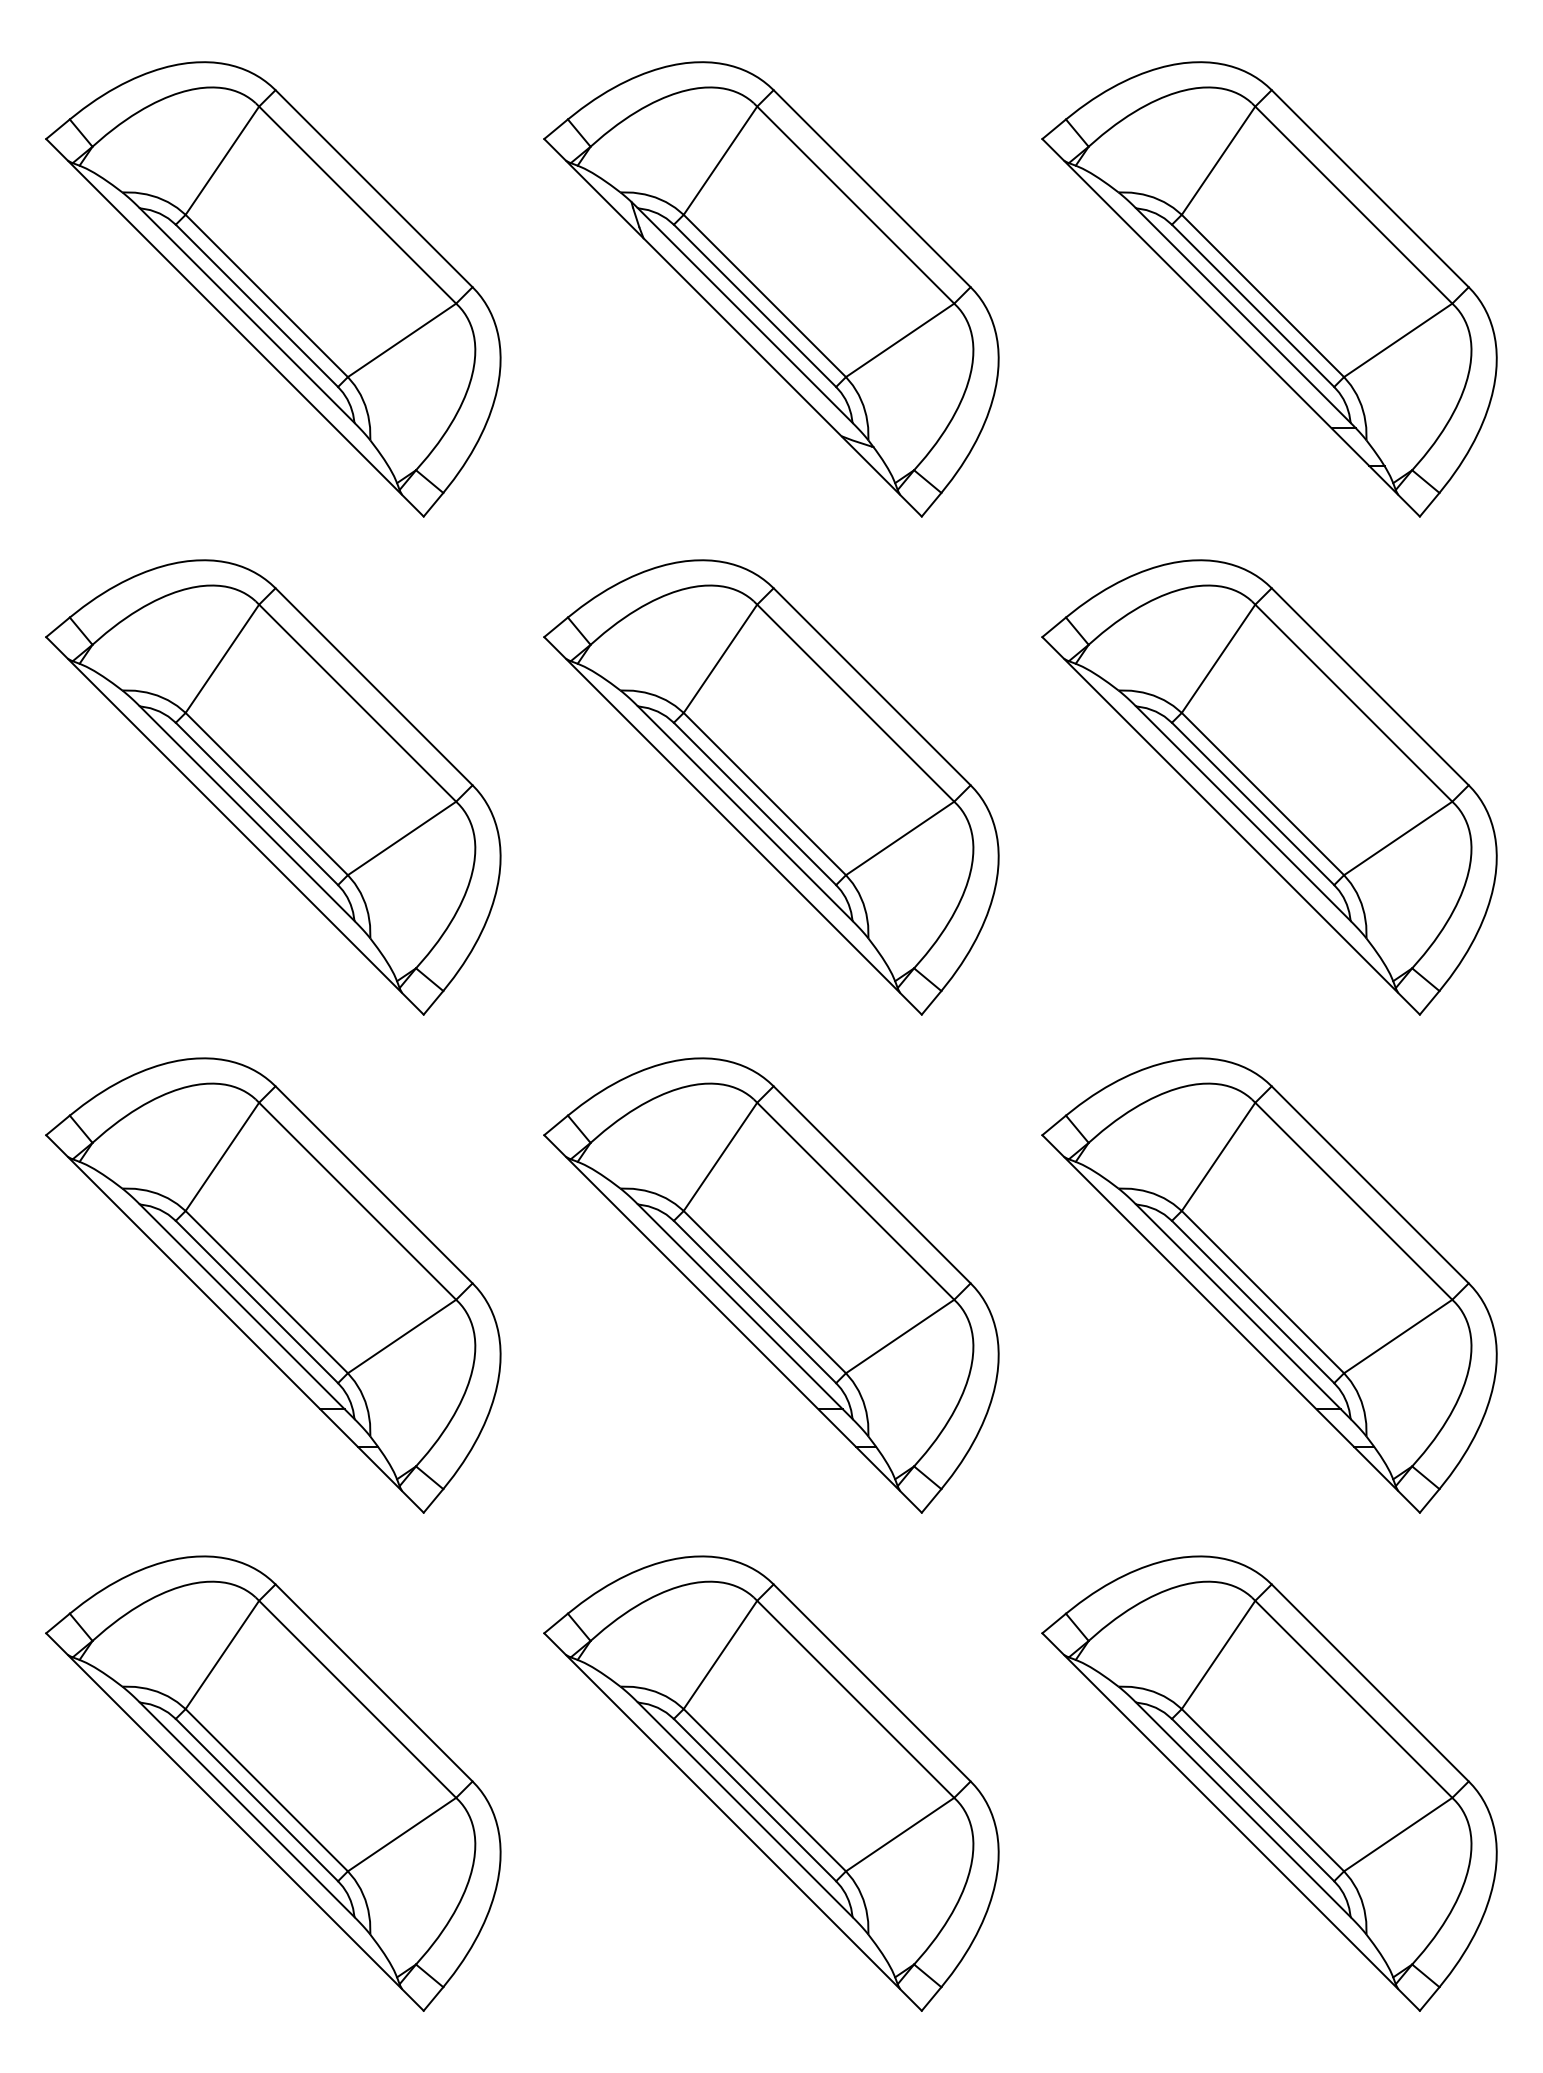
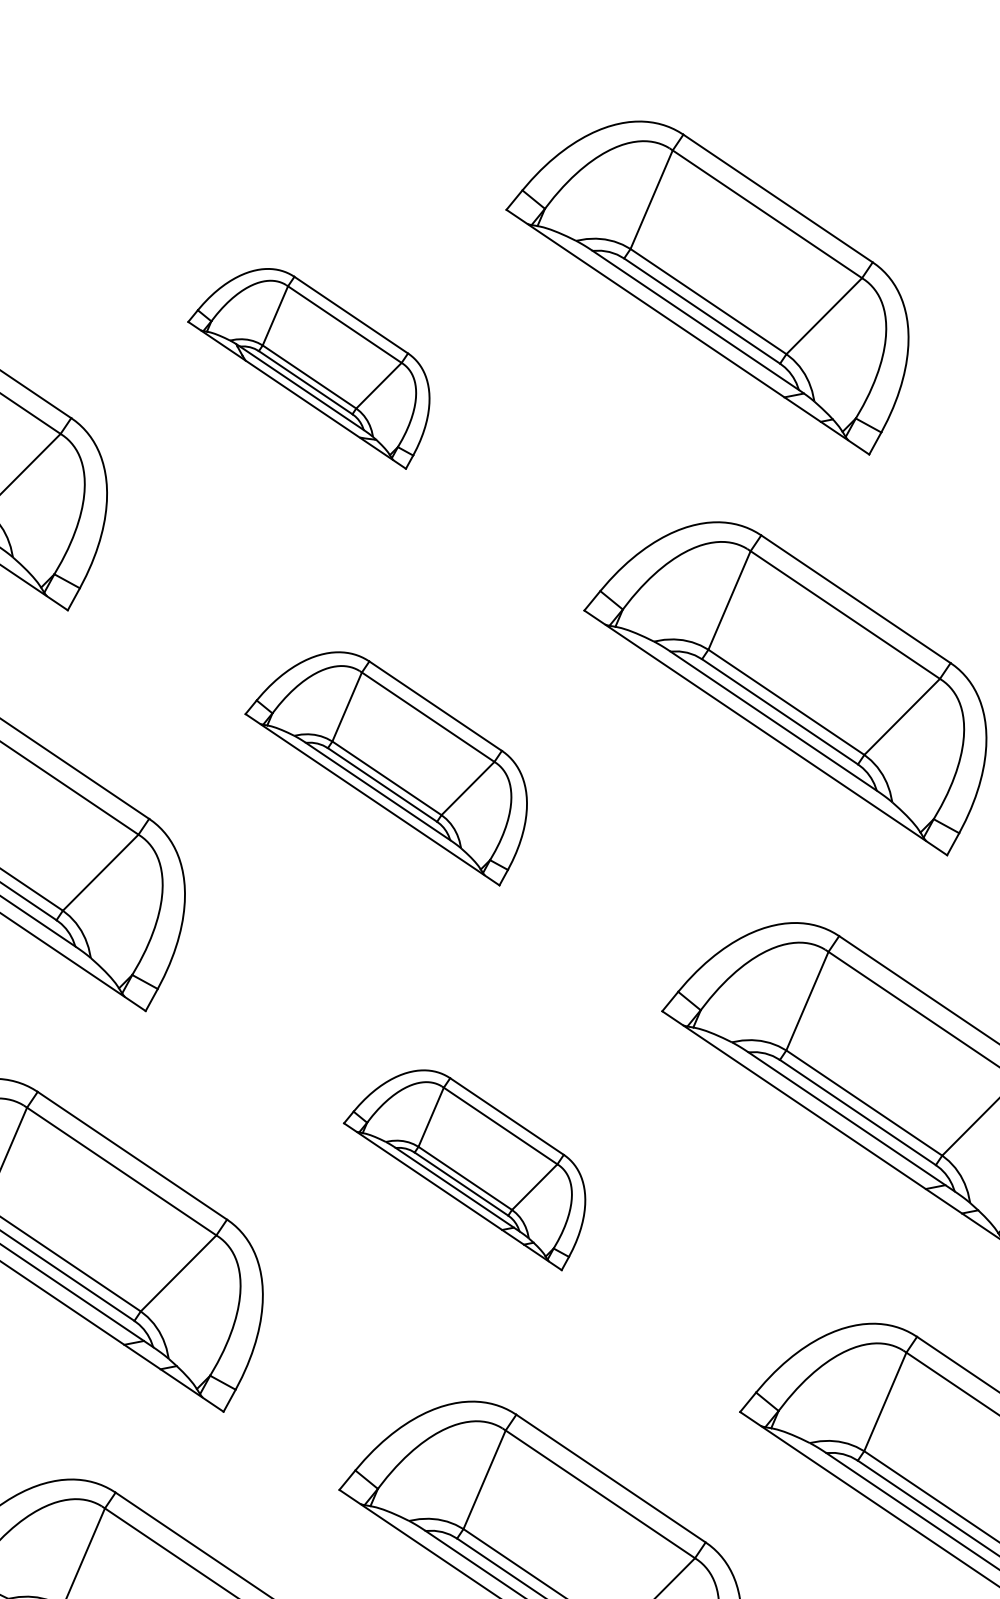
part: (771, 289) -> (312, 373), size x0.6
part: (771, 787) -> (389, 773), size x0.7
part: (771, 1285) -> (467, 1174), size x0.6

